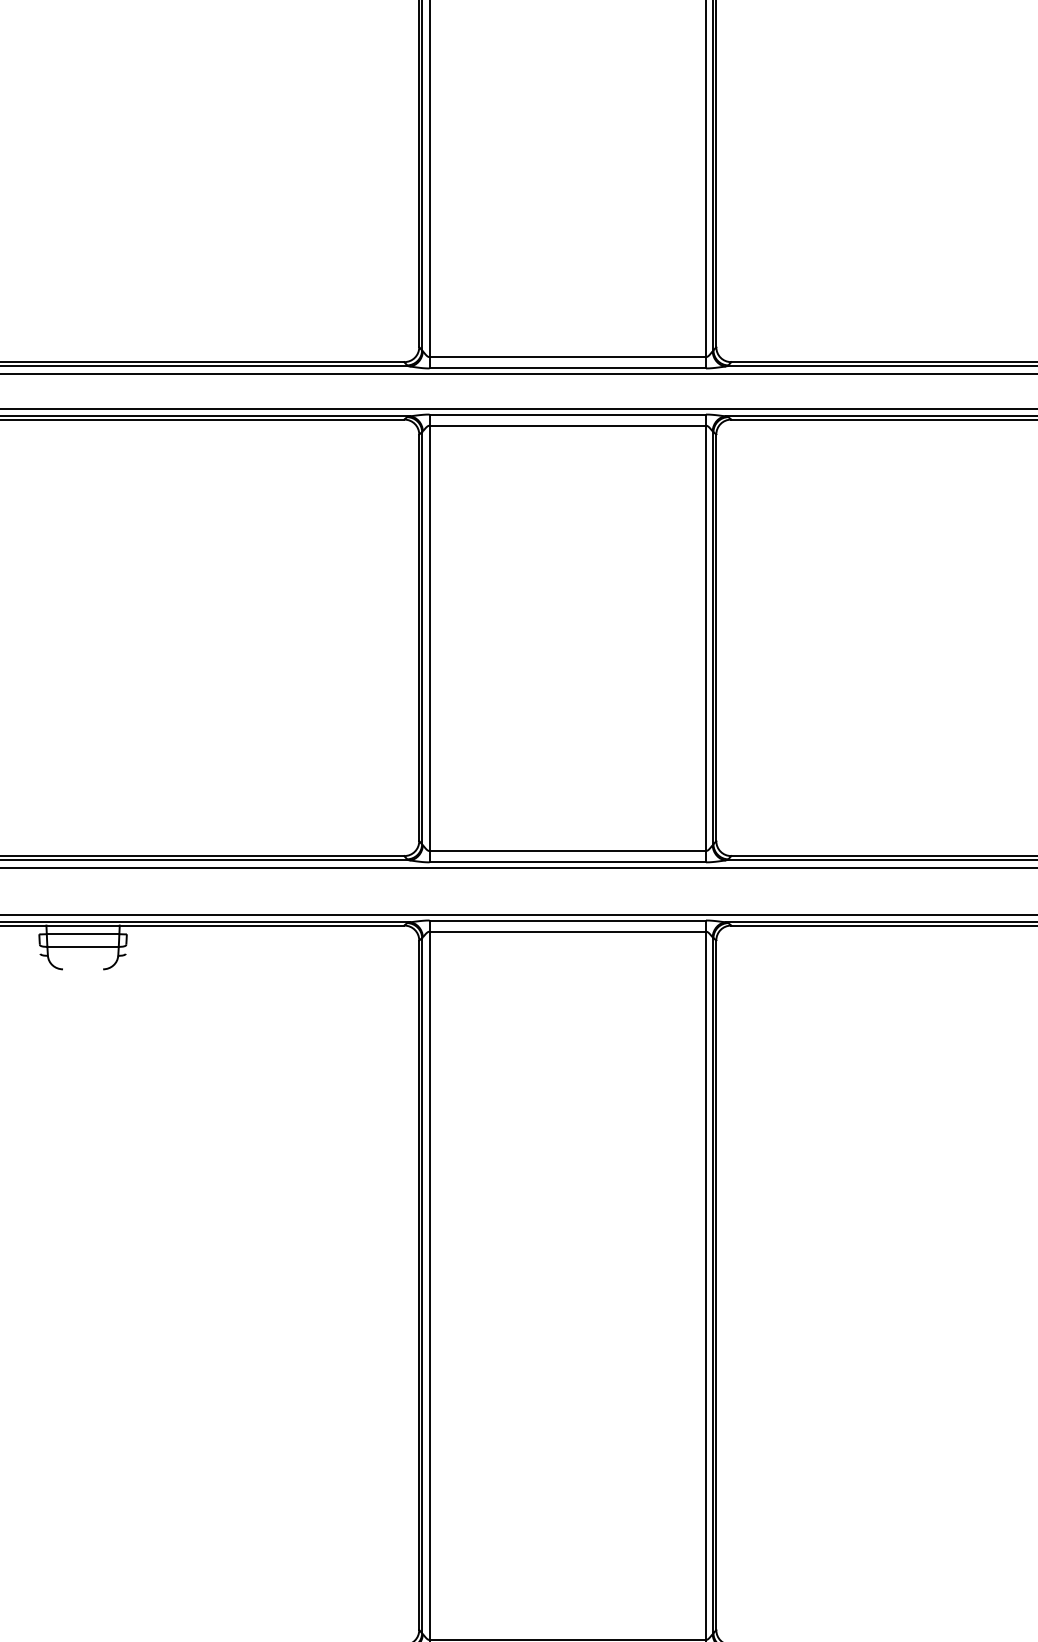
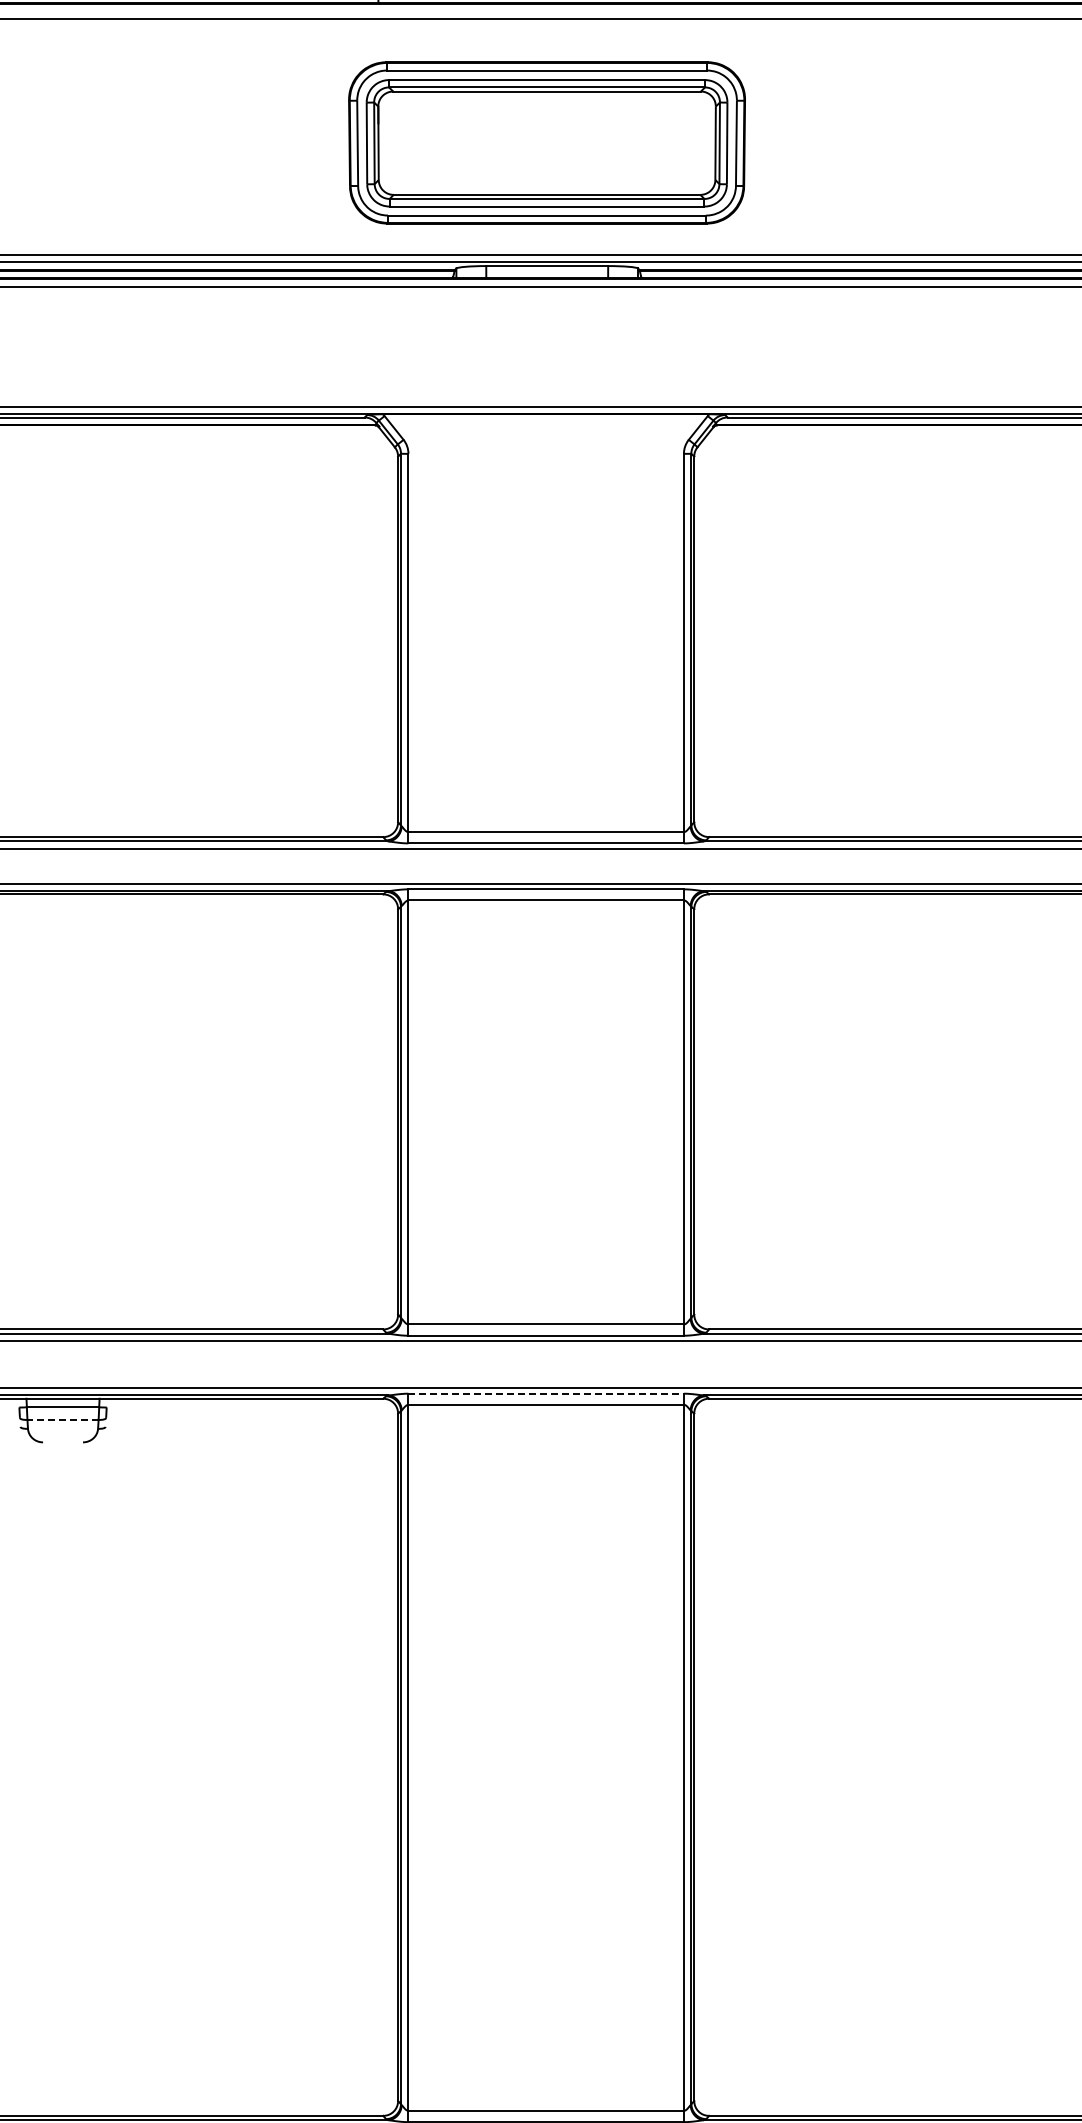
line: (568, 920) -> (546, 1393), solid -> dashed
line: (83, 946) -> (63, 1419), solid -> dashed

